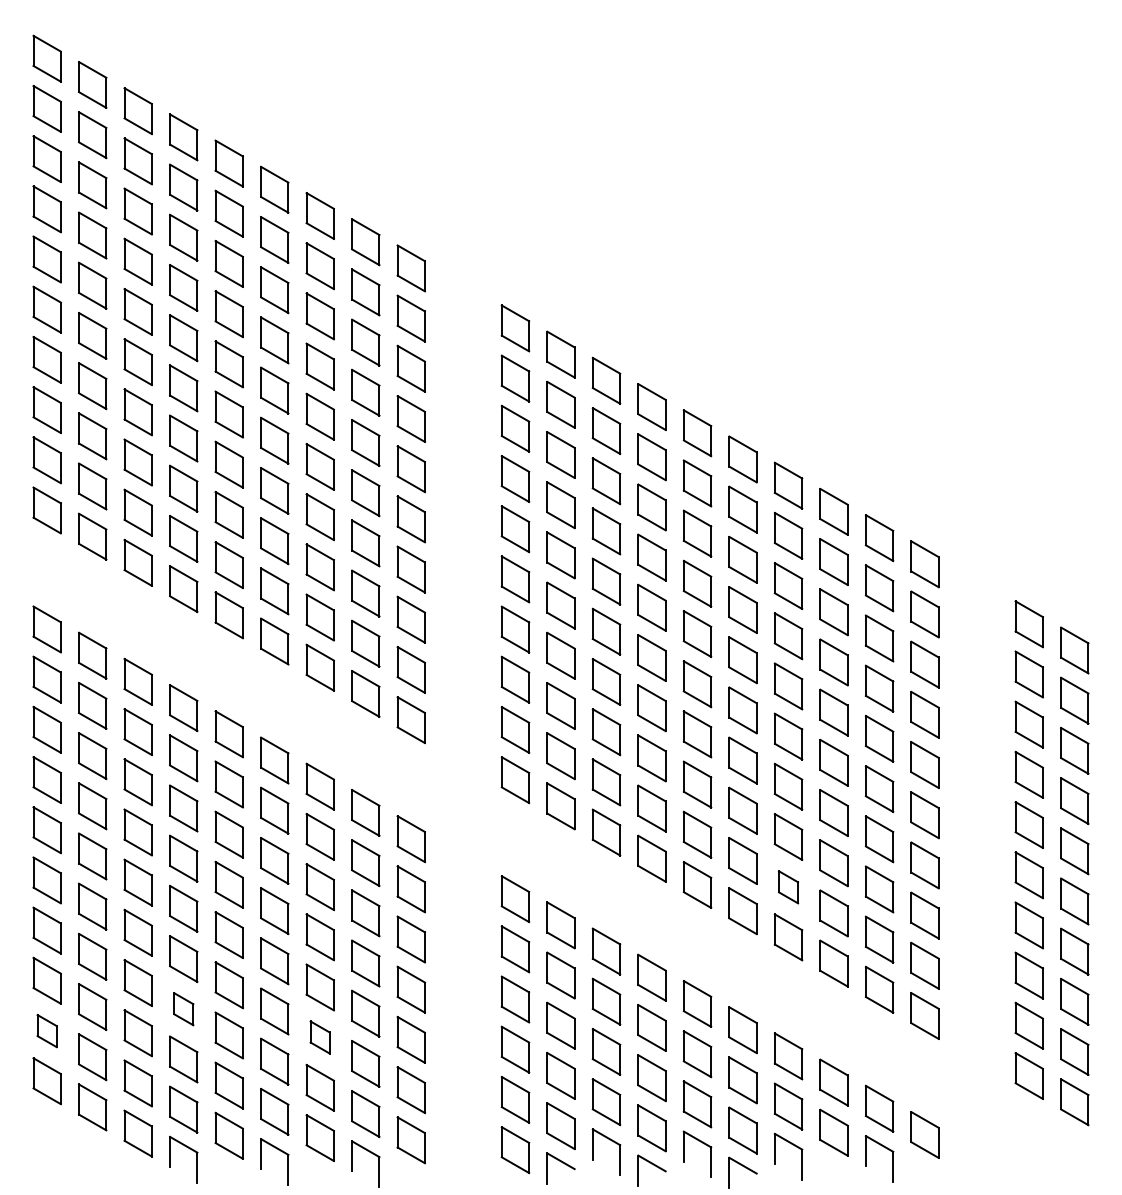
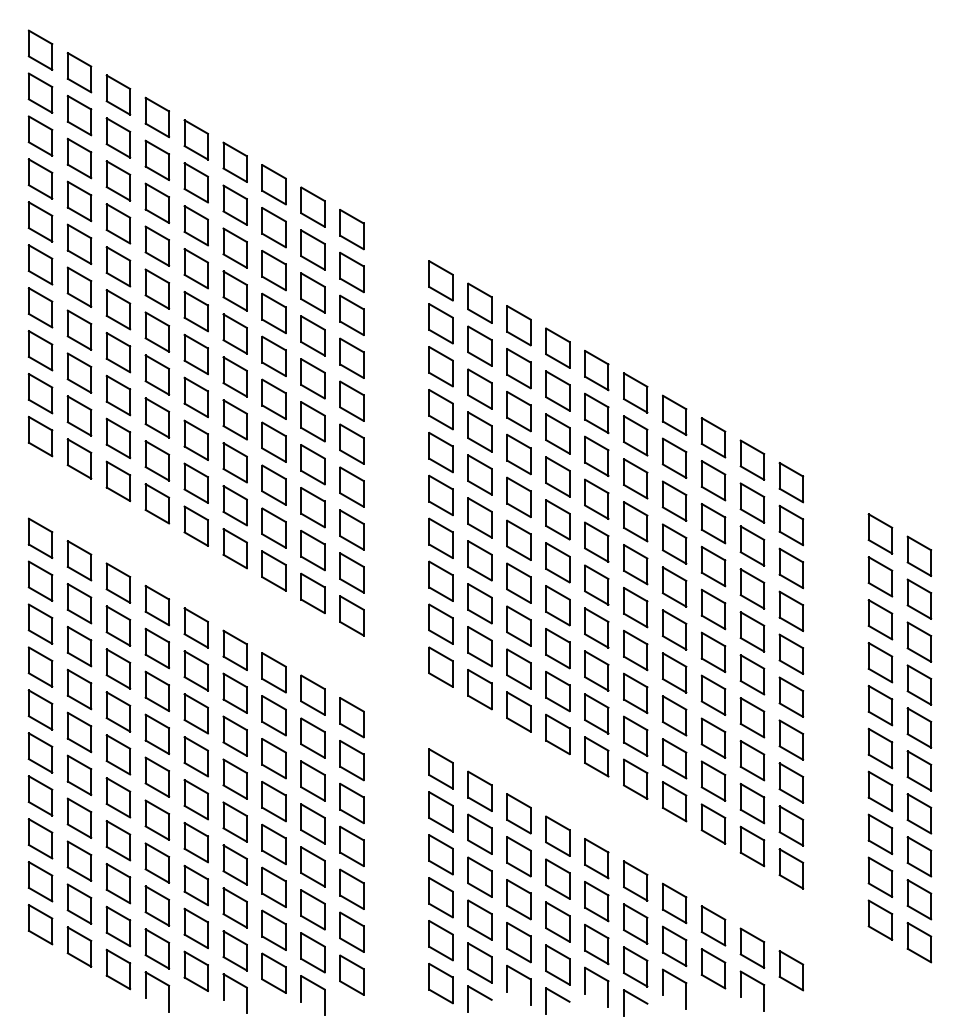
part: (788, 886) -> (674, 758), size x1.43
part: (183, 1008) -> (157, 862), size x1.43
part: (47, 1030) -> (40, 881), size x1.43
part: (319, 1036) -> (273, 886), size x1.43

